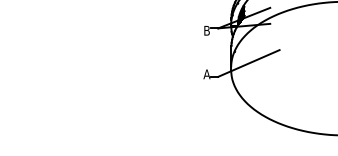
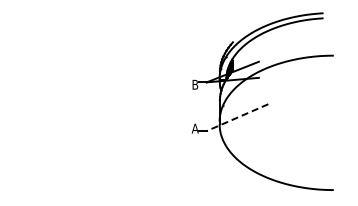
line: (248, 63) -> (237, 117), solid -> dashed

